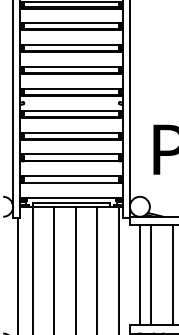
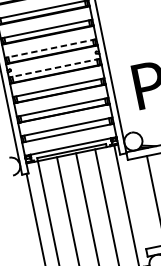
line: (71, 88) -> (50, 48), solid -> dashed
line: (71, 110) -> (54, 68), solid -> dashed
line: (139, 275) -> (145, 203), removed

